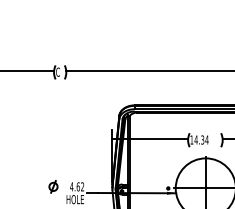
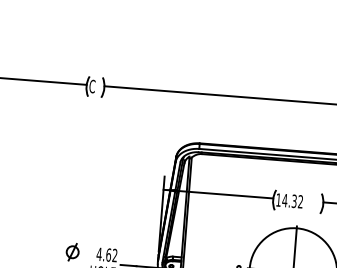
text: (206, 139) -> (299, 201), 14.34 -> 14.32

